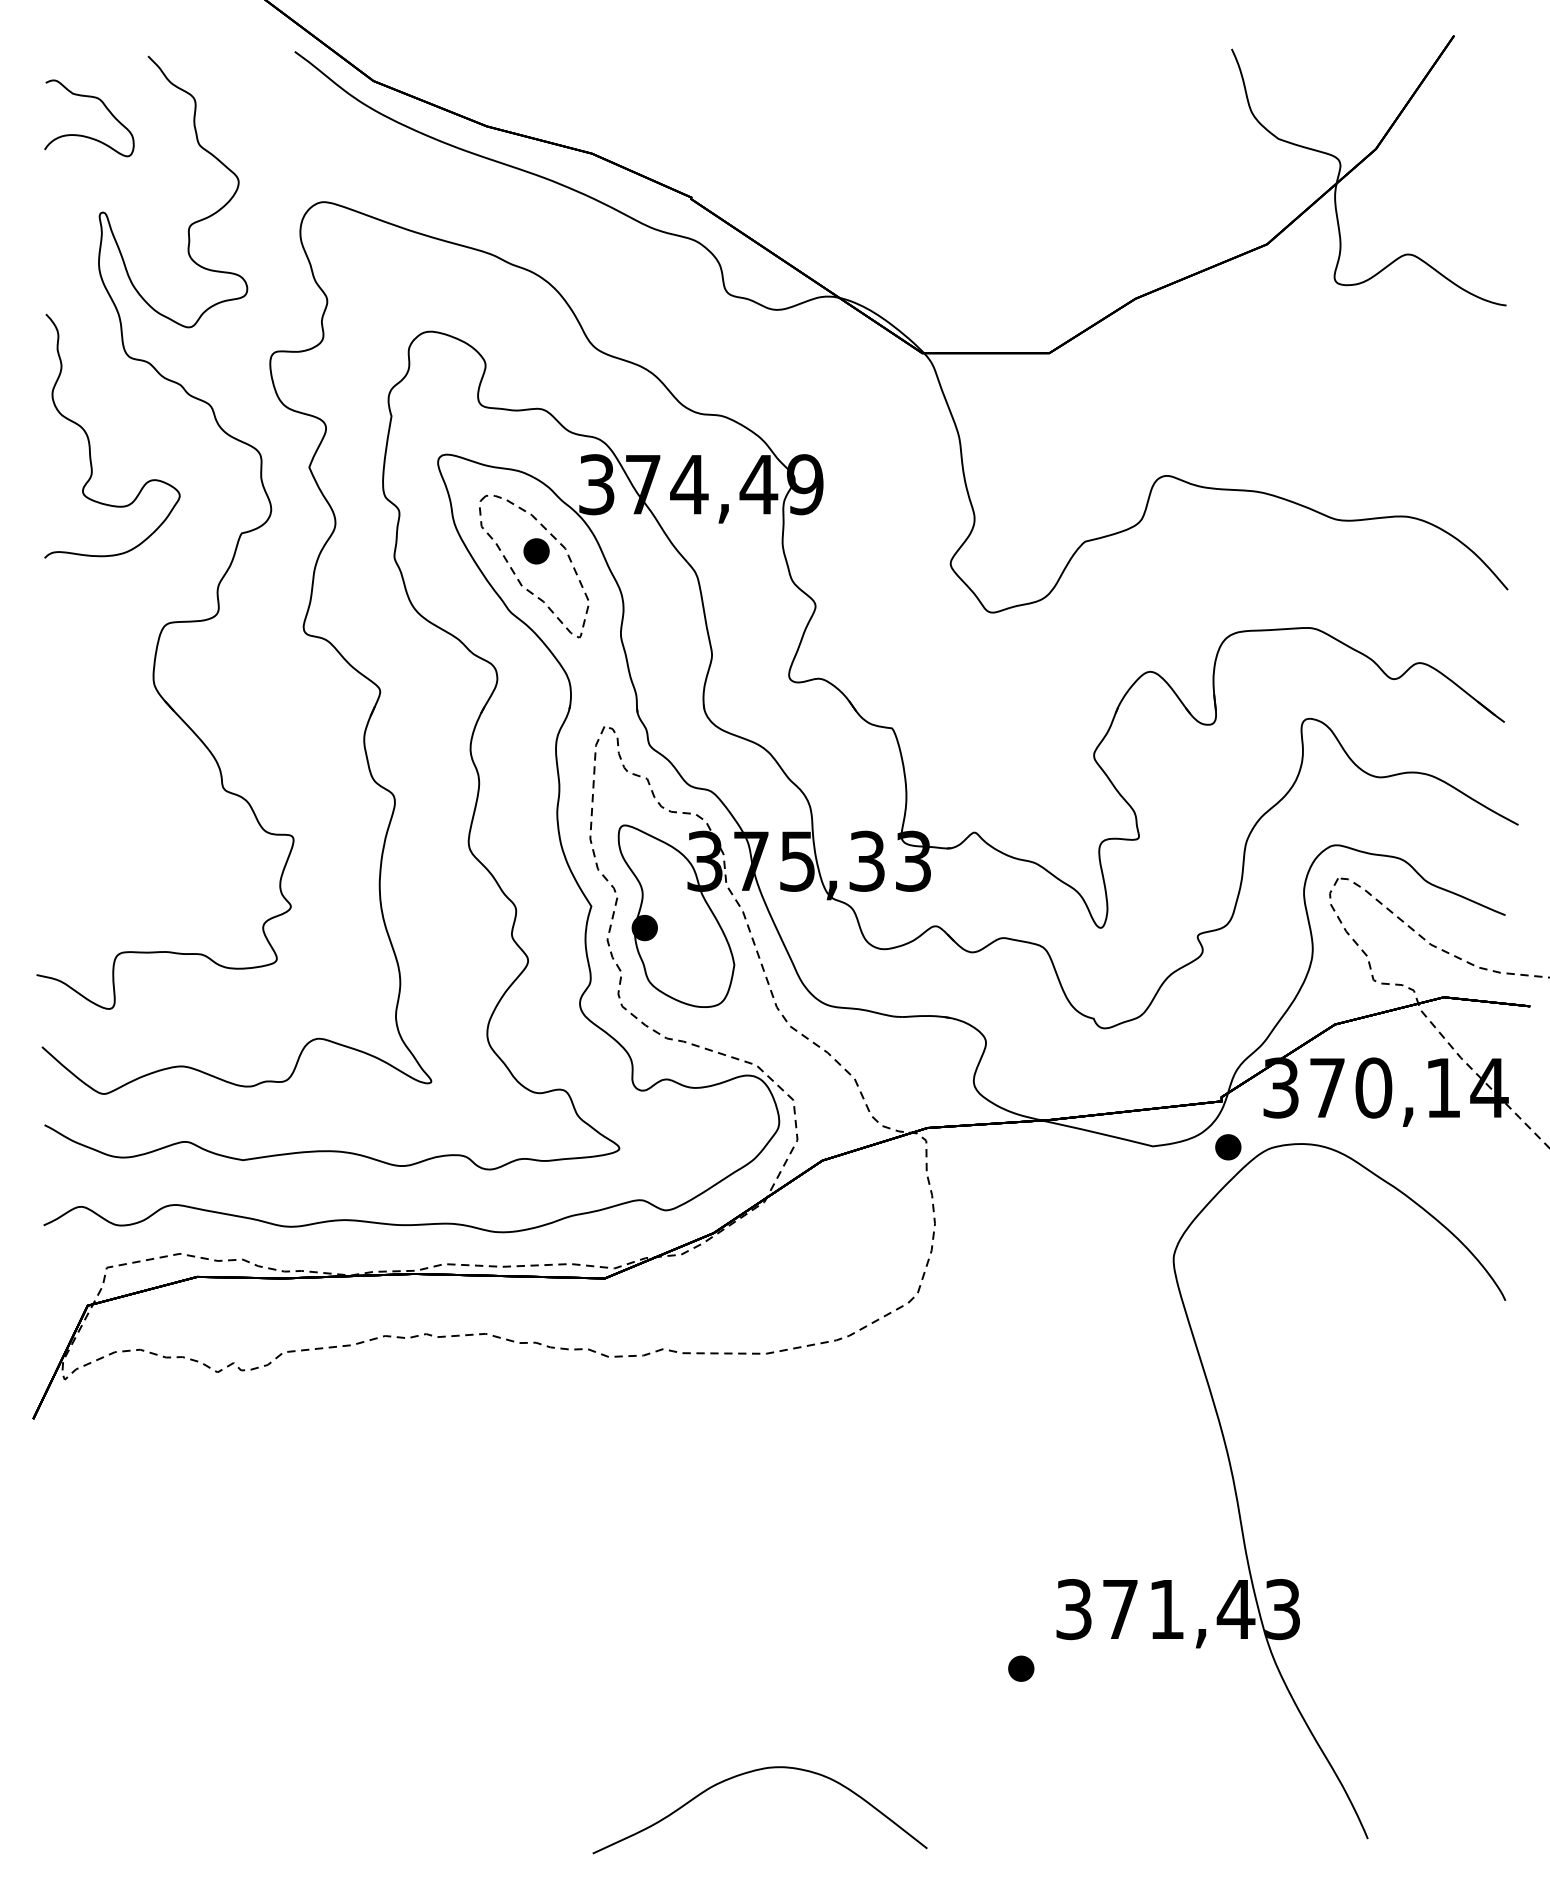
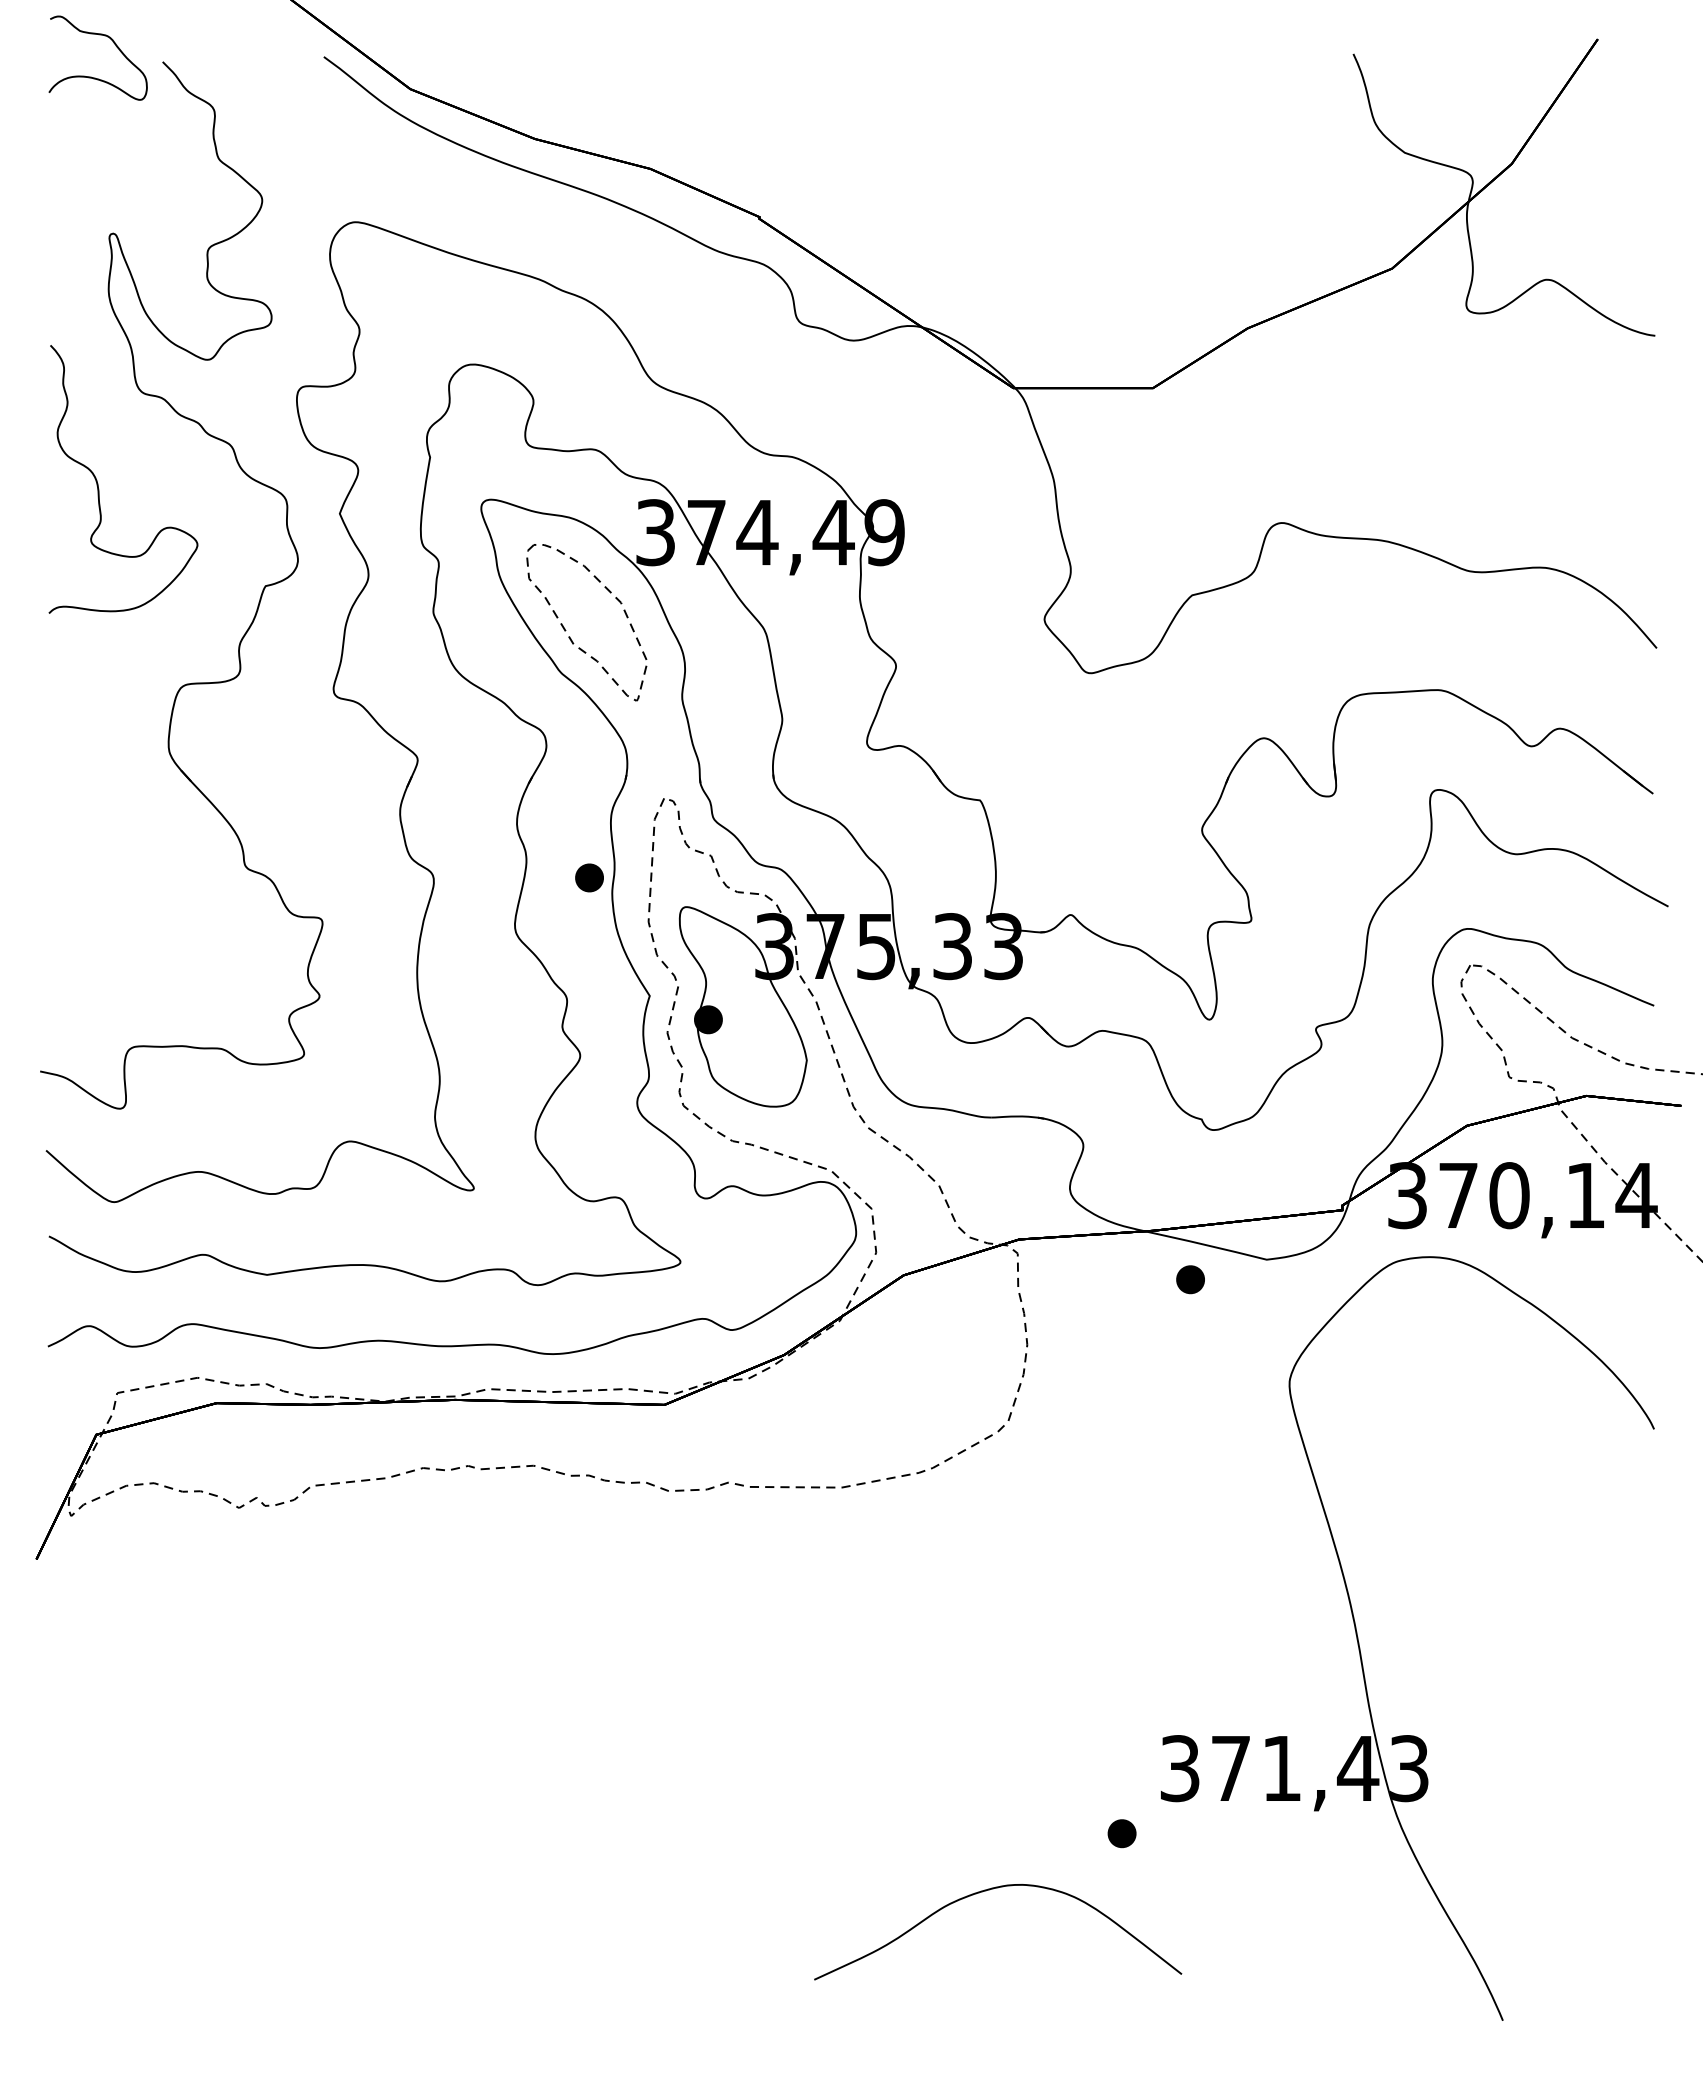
curve: (83, 135) -> (91, 76), moved
part: (536, 550) -> (589, 877), moved
part: (1228, 1147) -> (1190, 1279), moved
curve: (749, 1773) -> (986, 1891), moved

